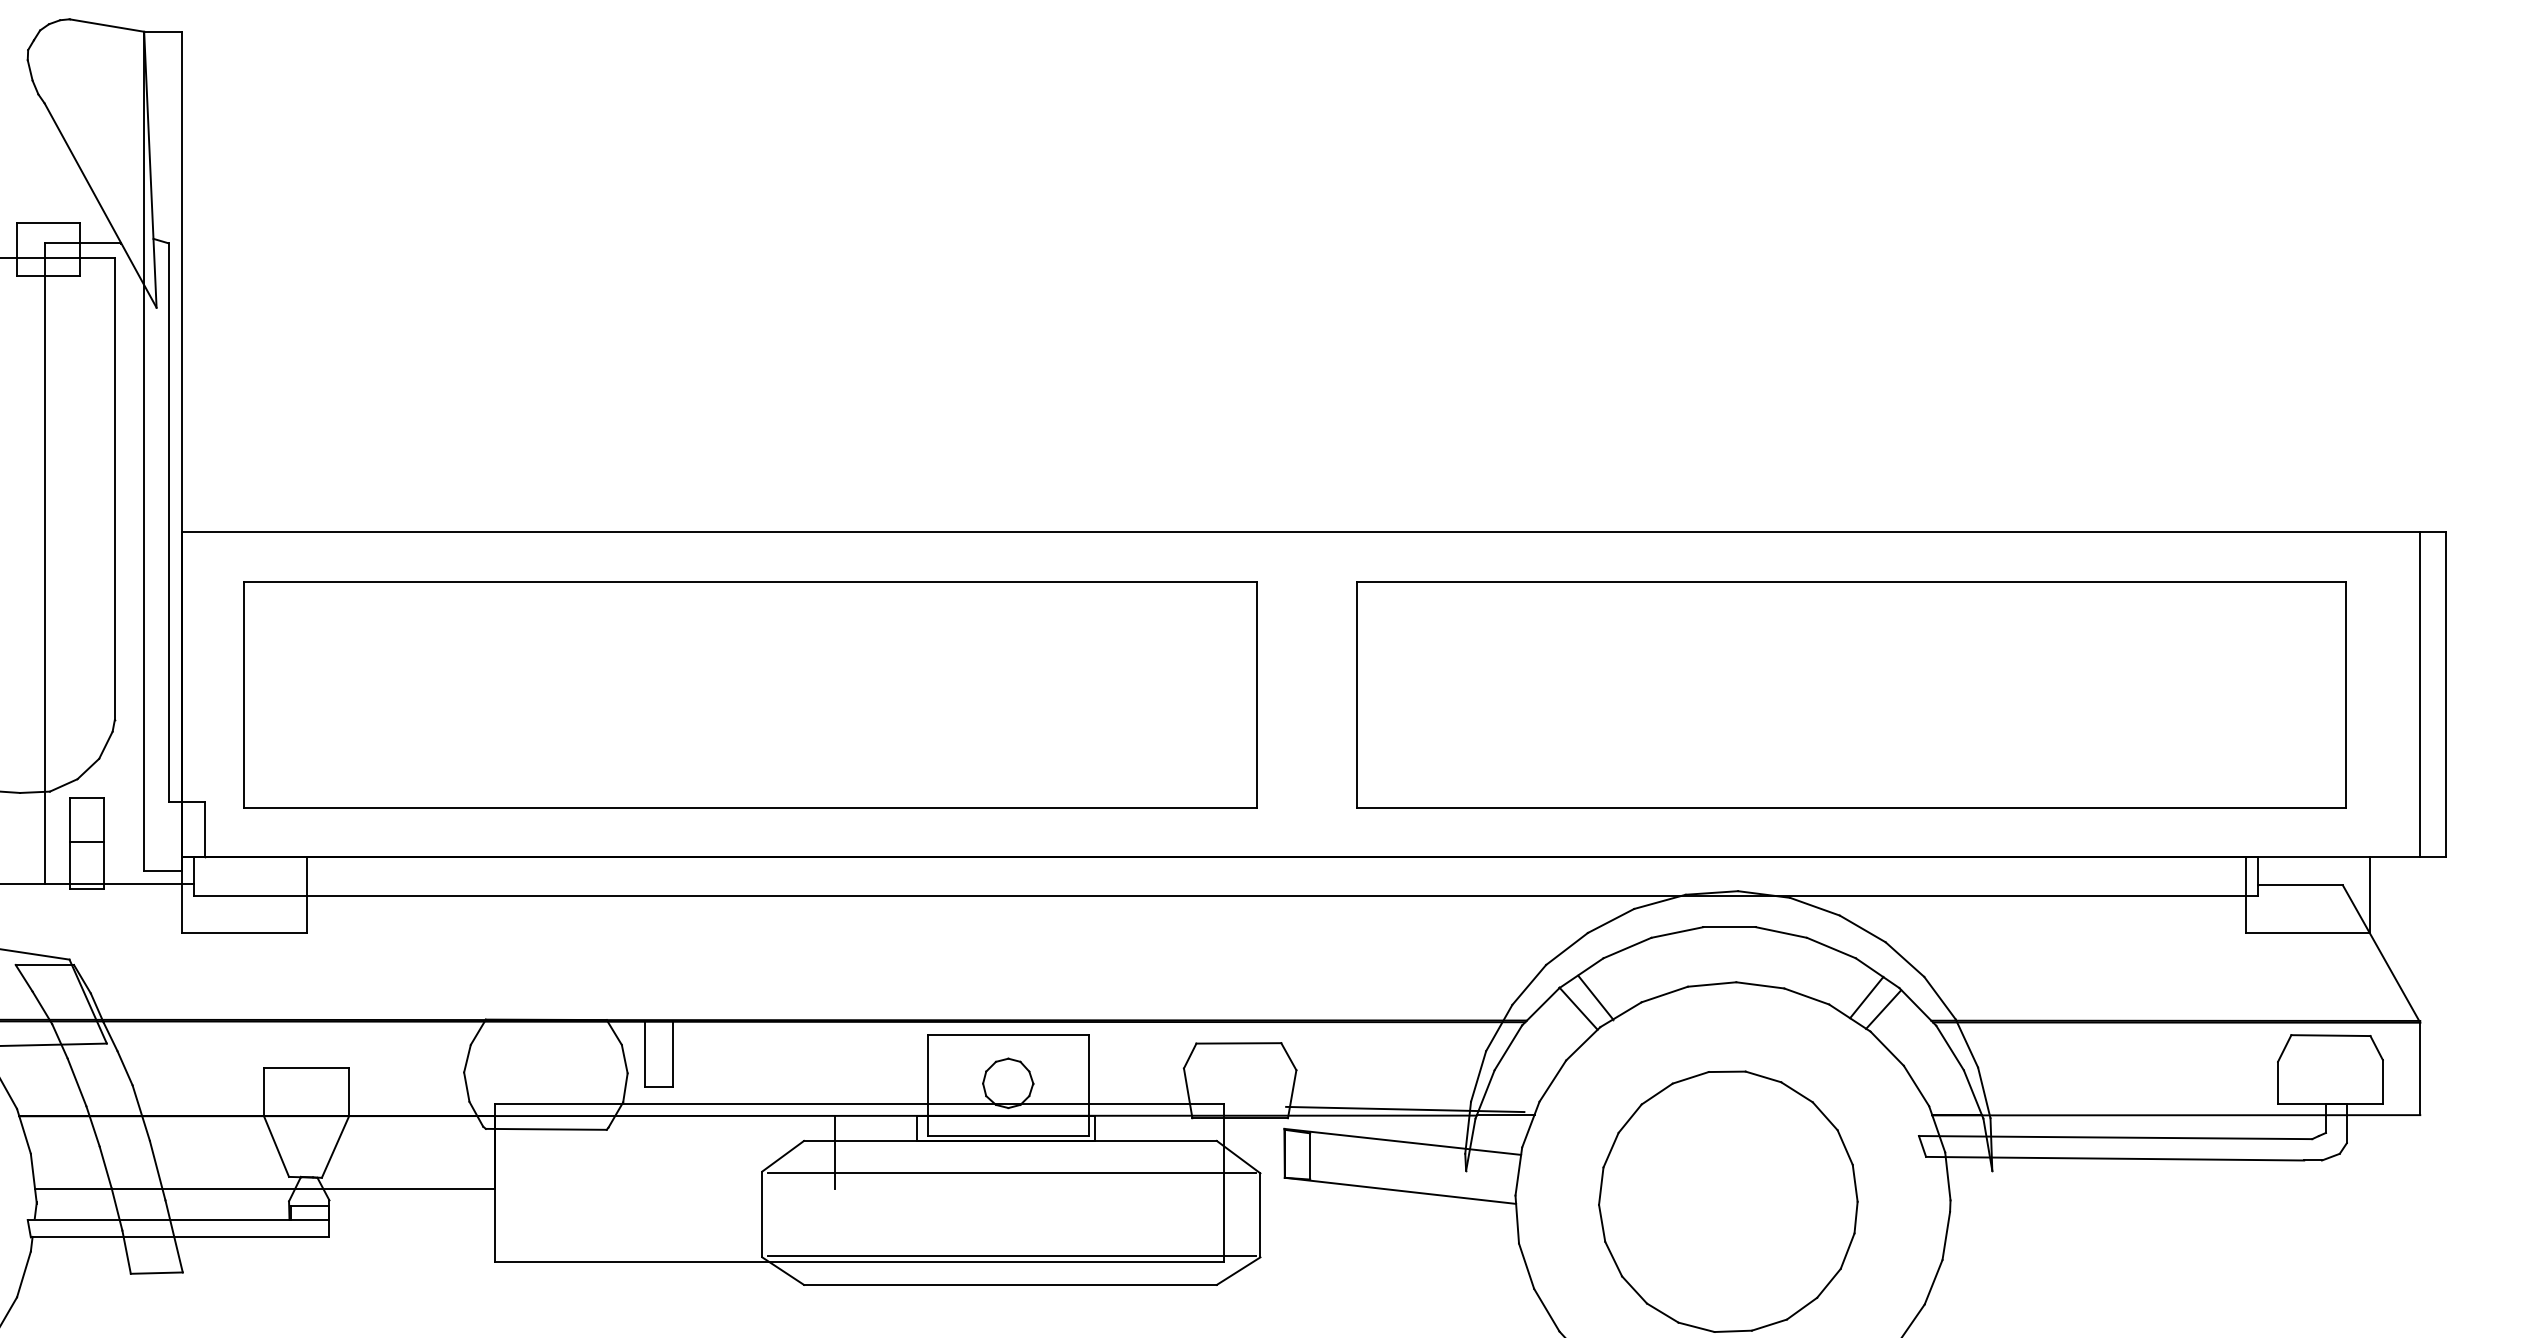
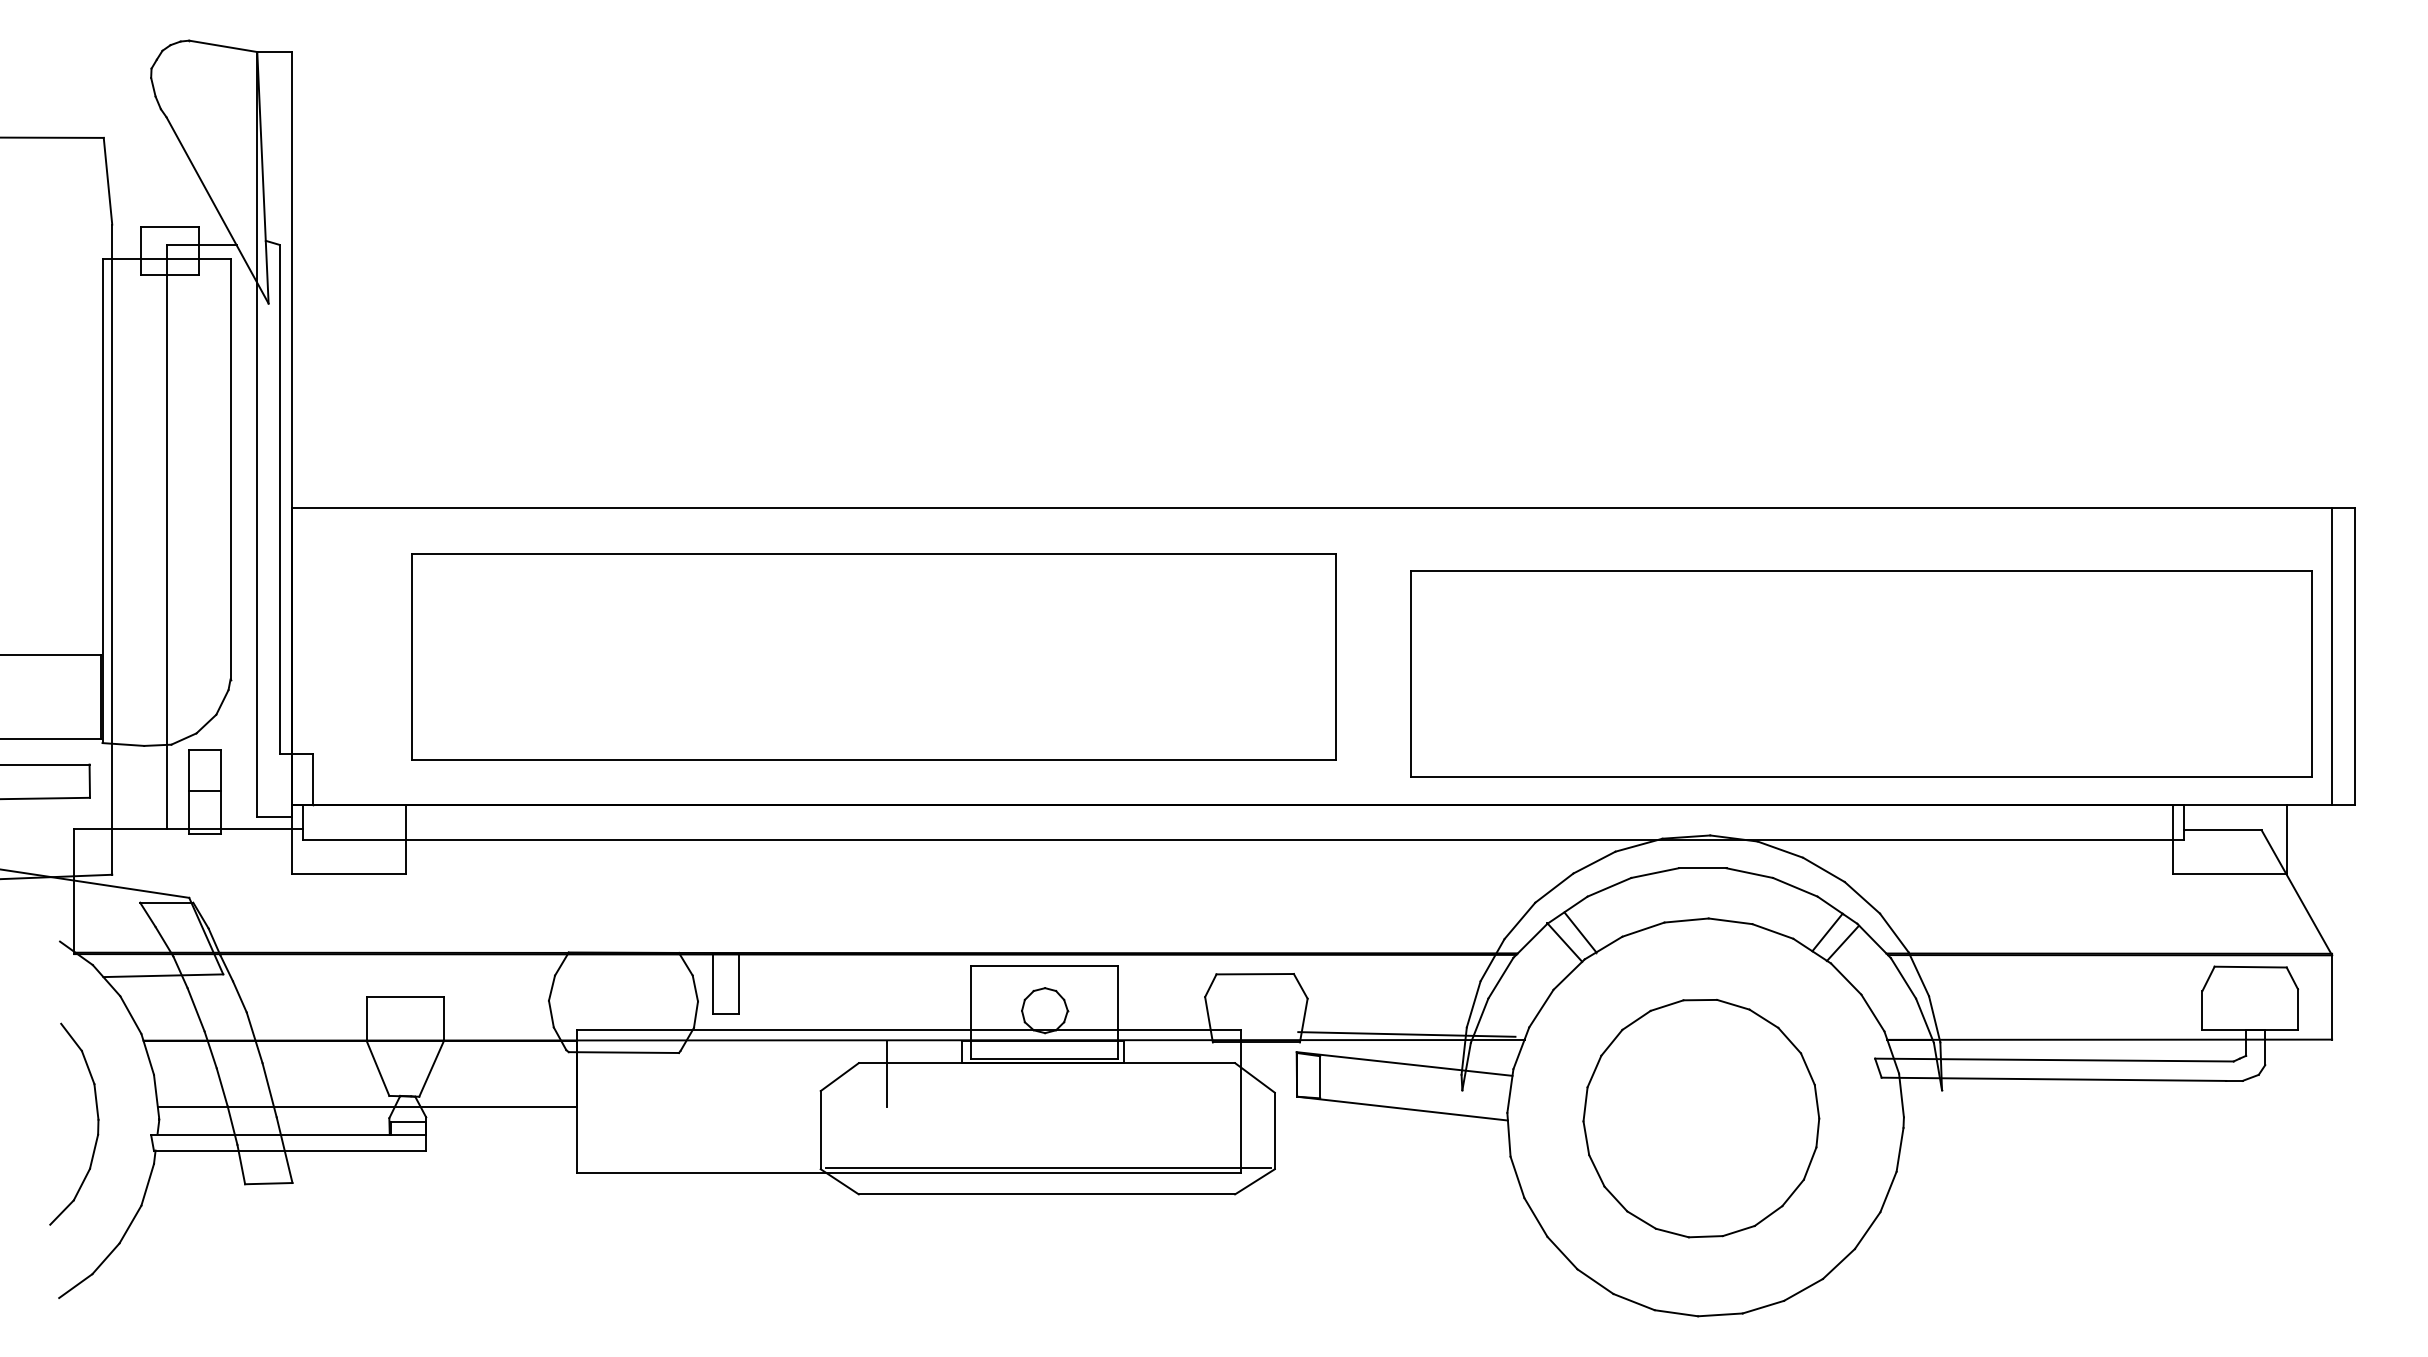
part: (749, 694) -> (873, 656), moved
part: (1851, 694) -> (1861, 673), moved
line: (1012, 1173) -> (1048, 1092), removed

